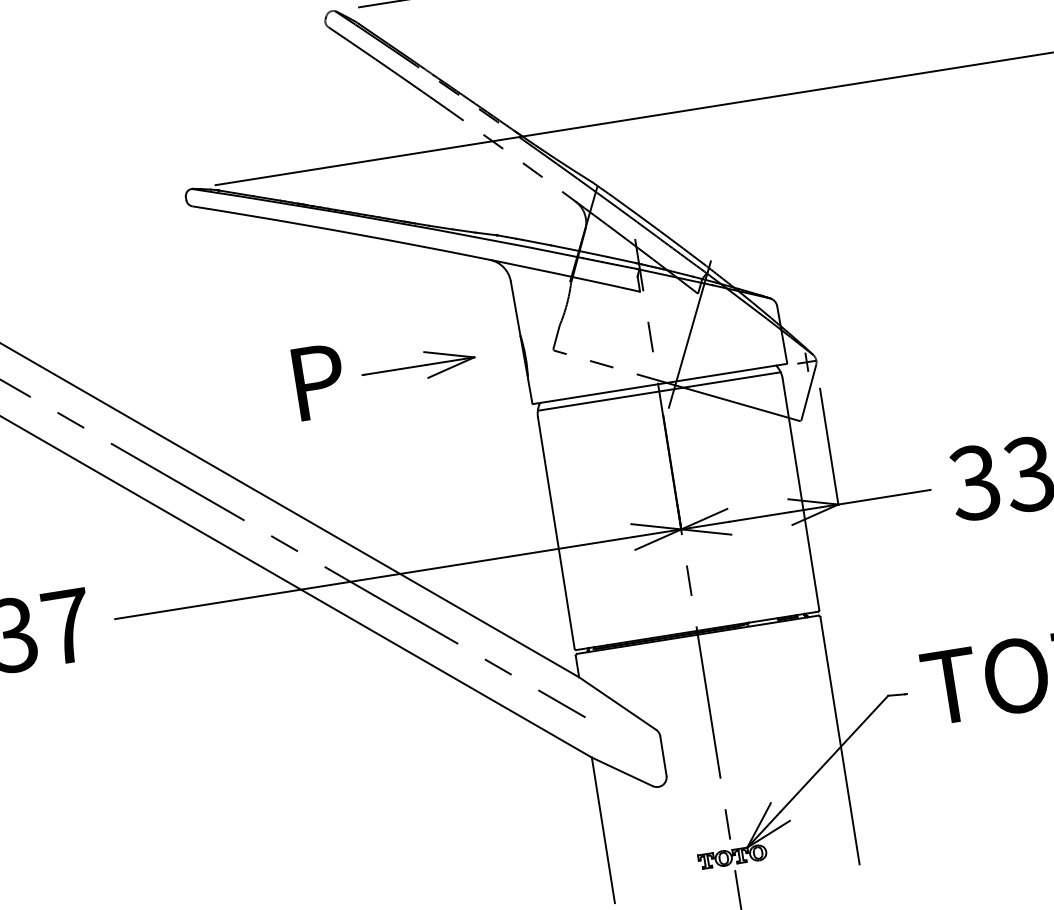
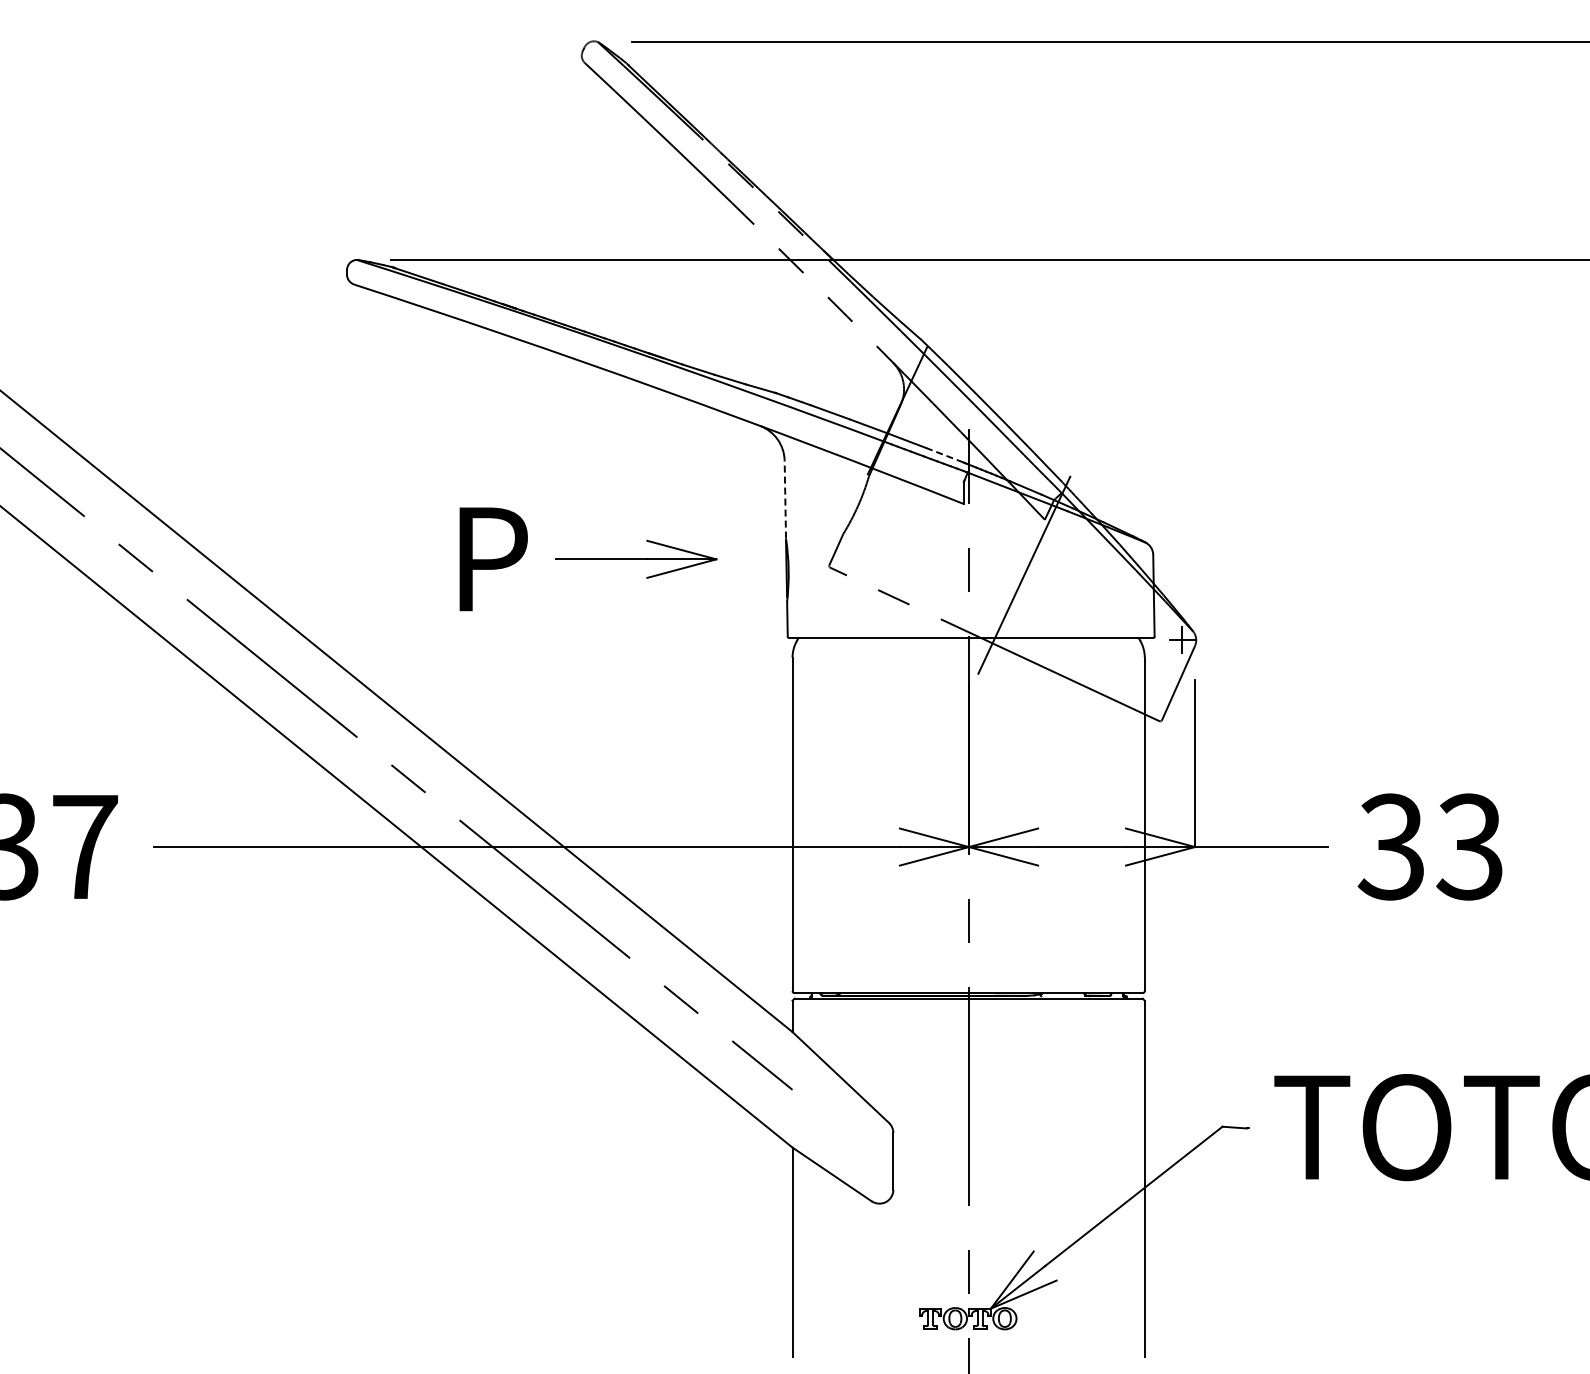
line: (621, 260) -> (945, 455), solid -> dashed
line: (515, 308) -> (785, 499), solid -> dashed
line: (659, 391) -> (968, 648), removed

